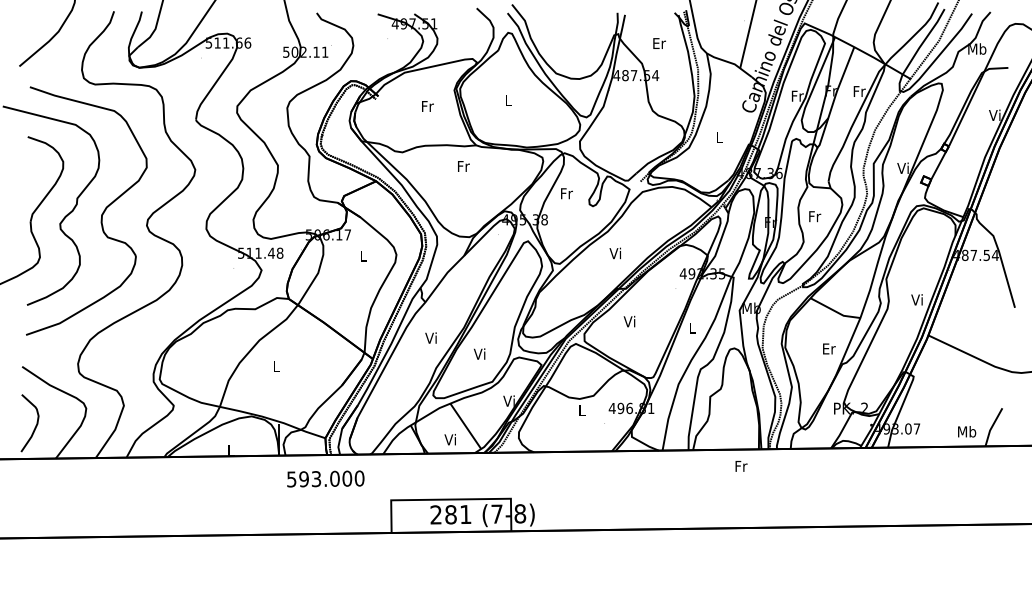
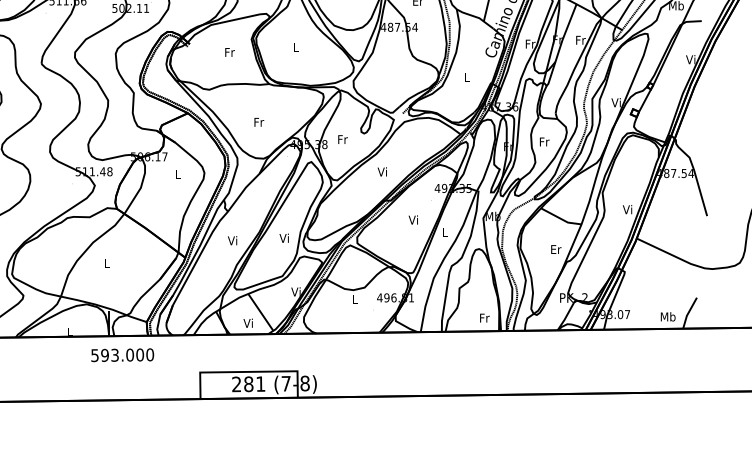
text: (463, 166) -> (258, 122), moved
text: (566, 193) -> (342, 139), moved
text: (629, 321) -> (413, 219), moved
text: (479, 353) -> (284, 237), moved
text: (741, 466) -> (484, 318), moved
text: (325, 478) -> (122, 354), moved

